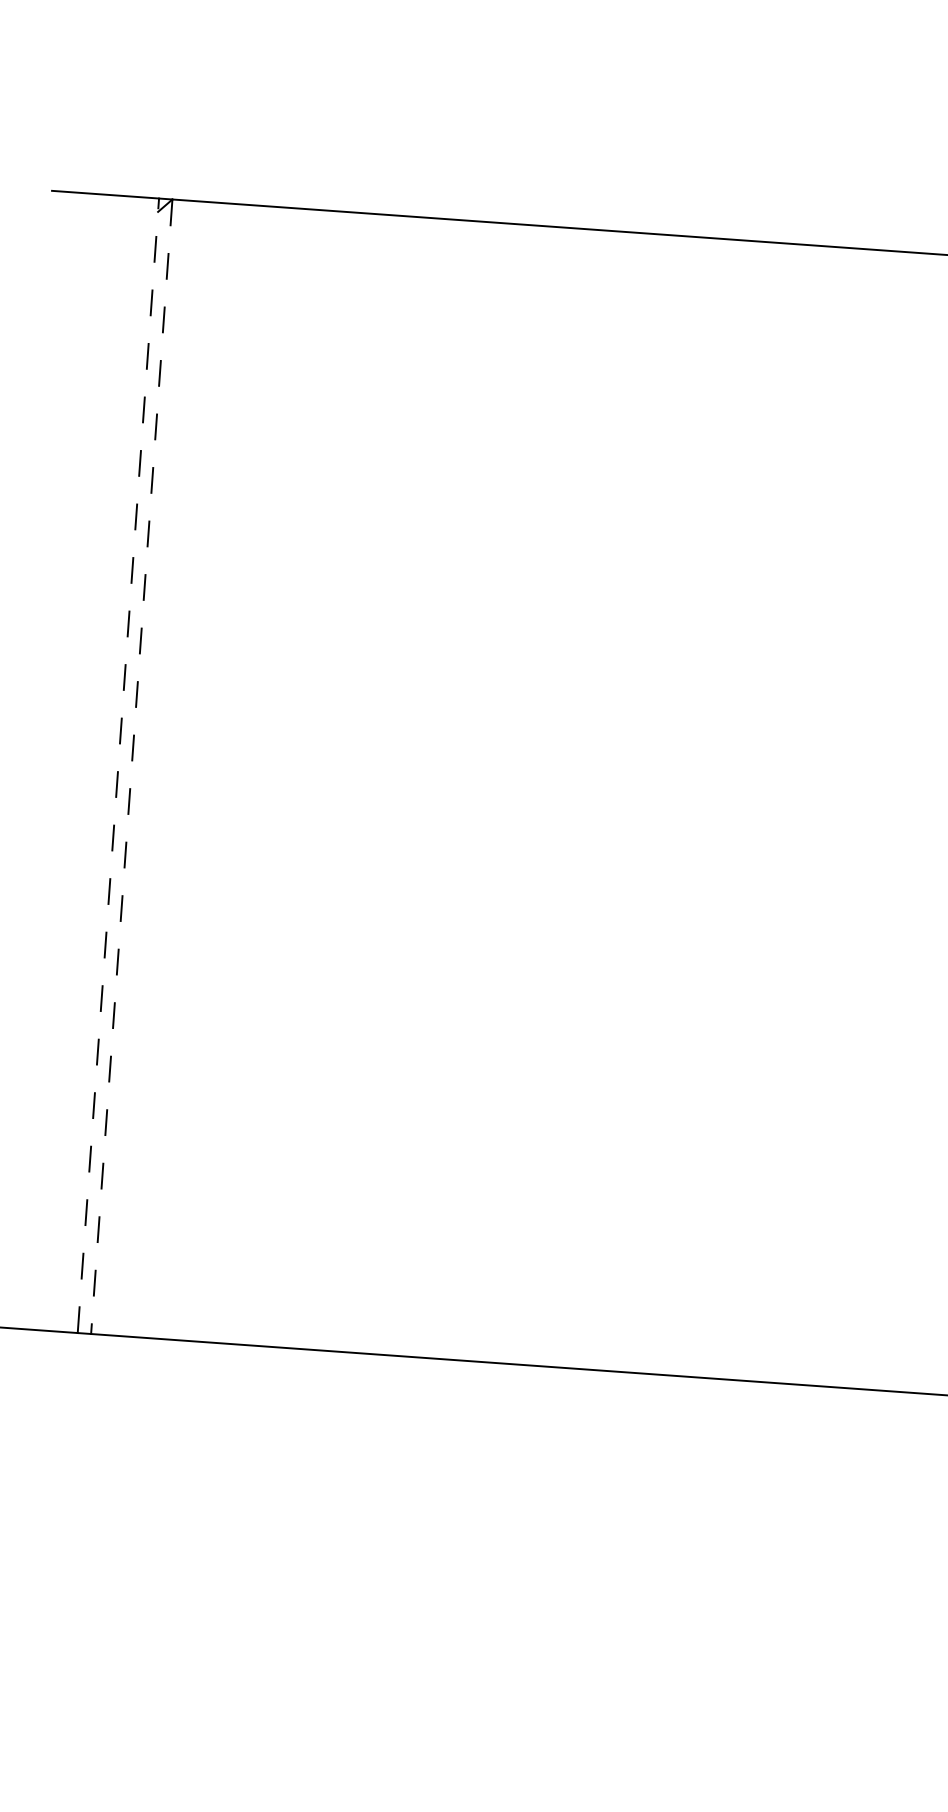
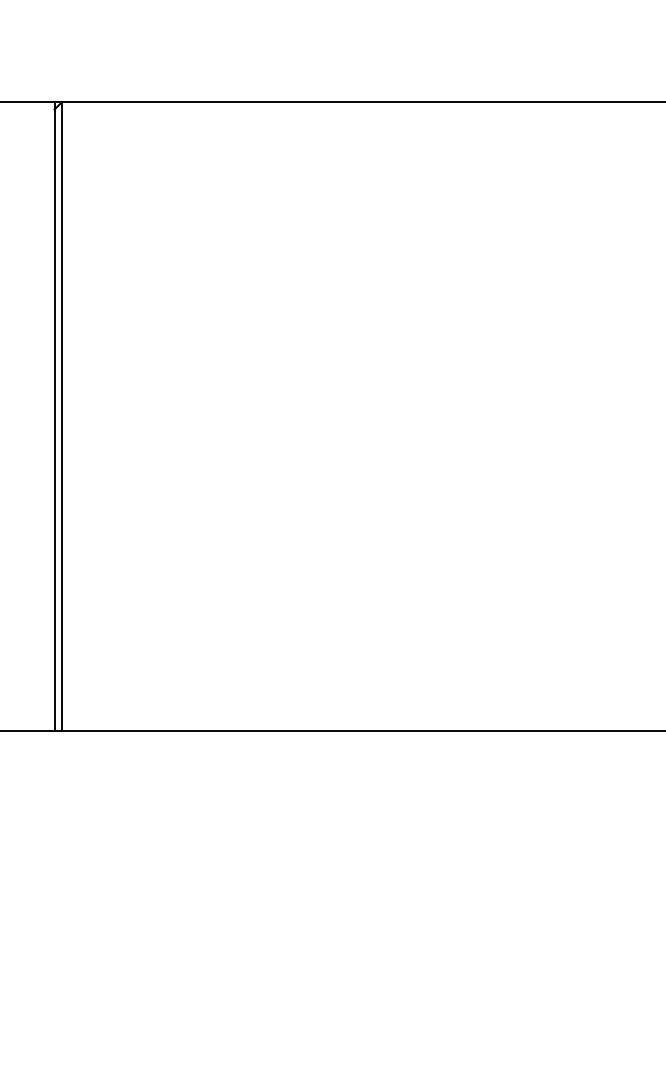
line: (118, 765) -> (54, 416), dashed -> solid
line: (130, 766) -> (61, 416), dashed -> solid

